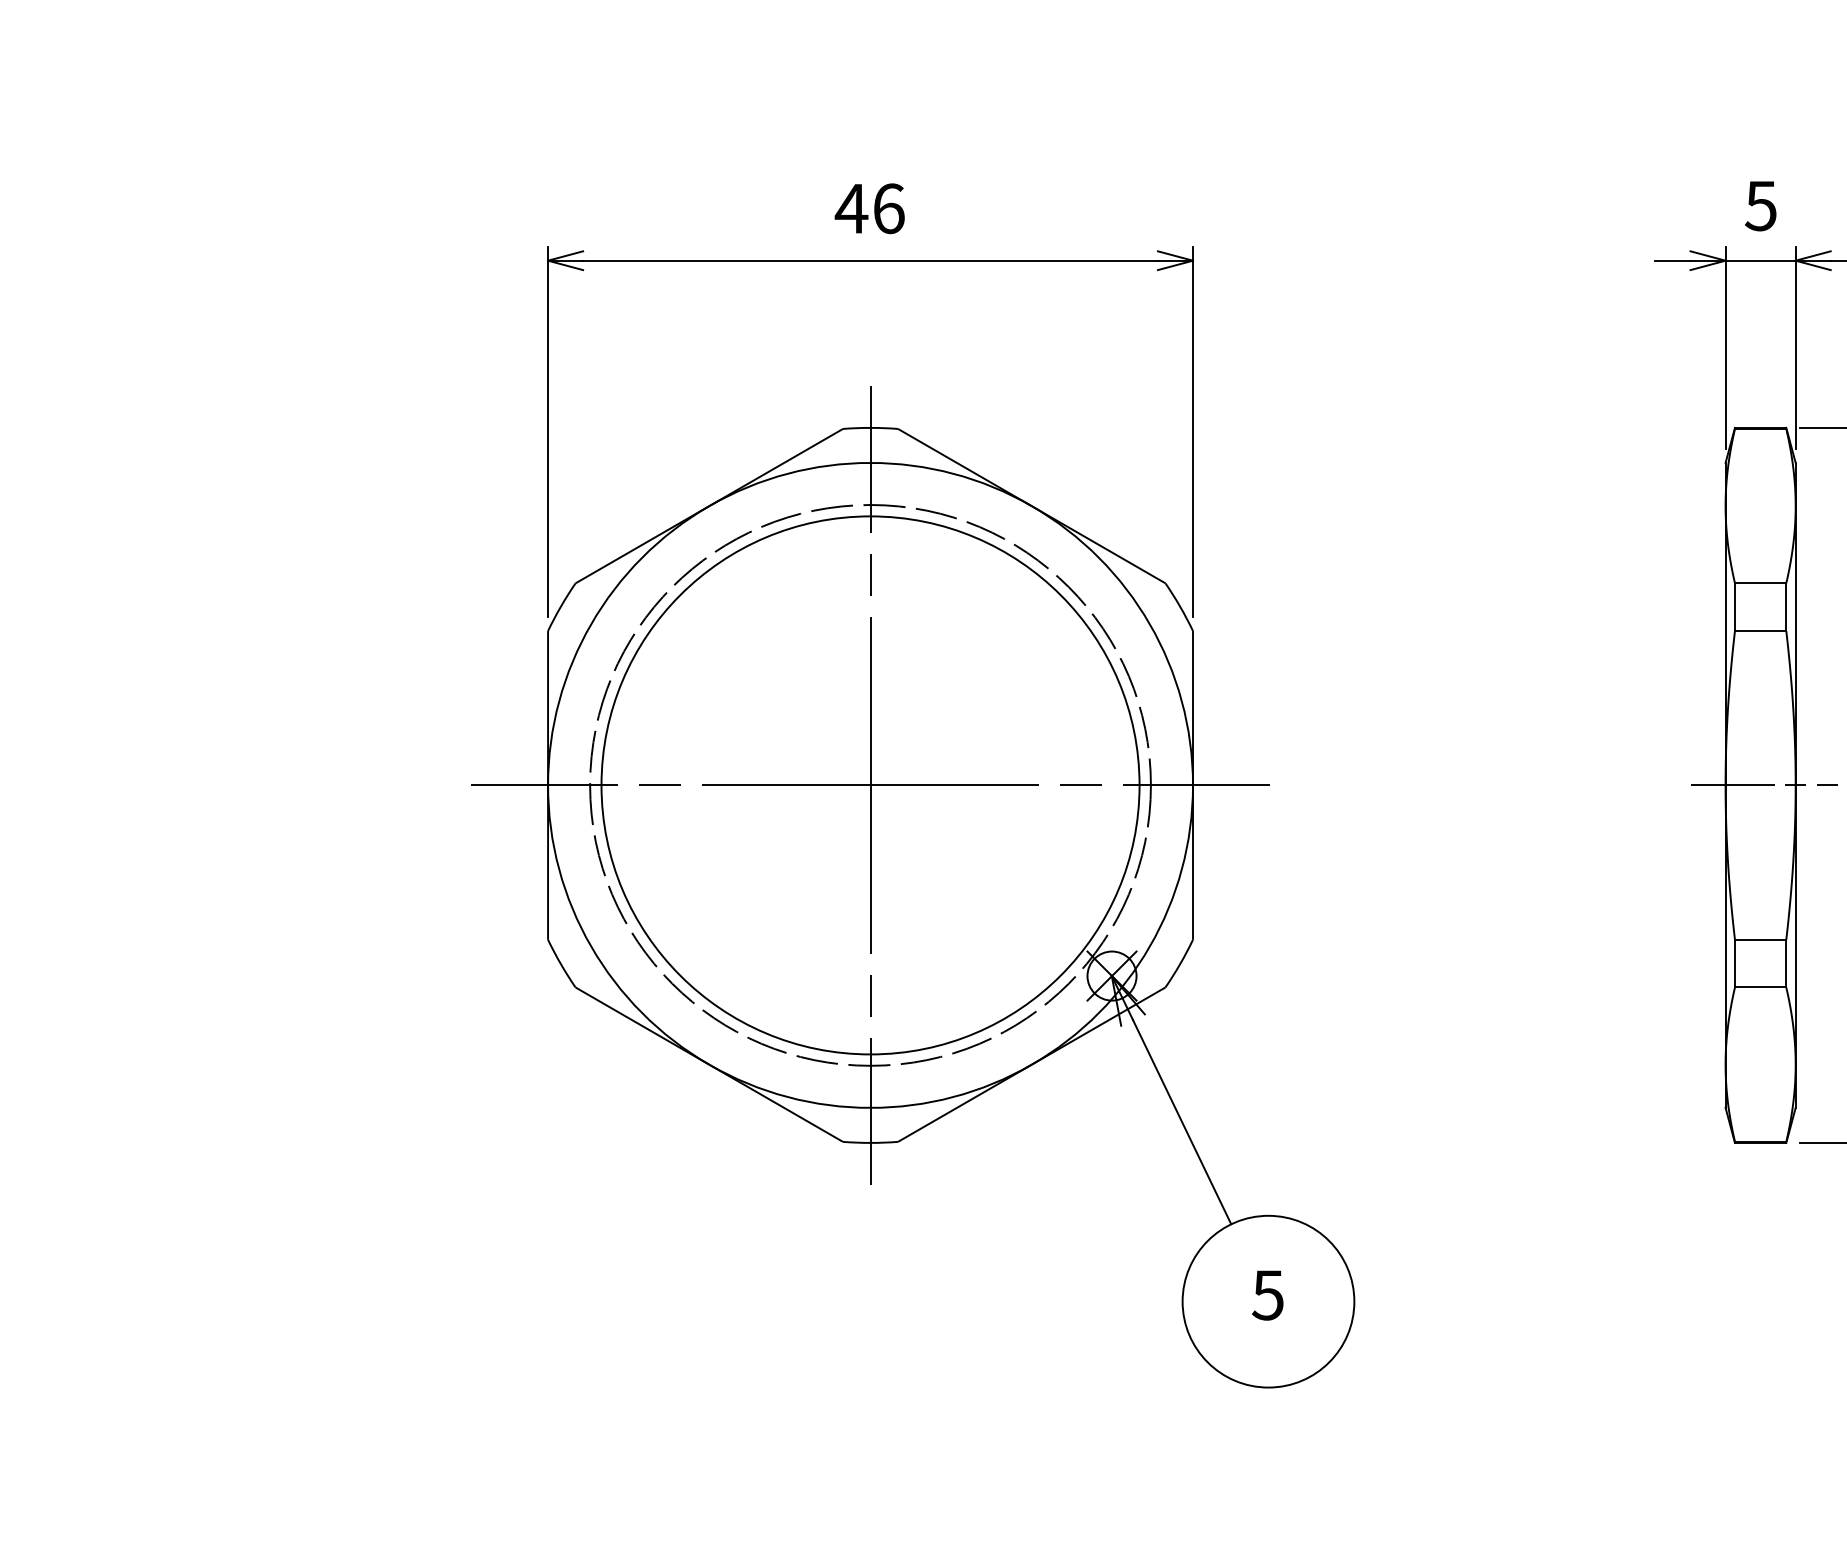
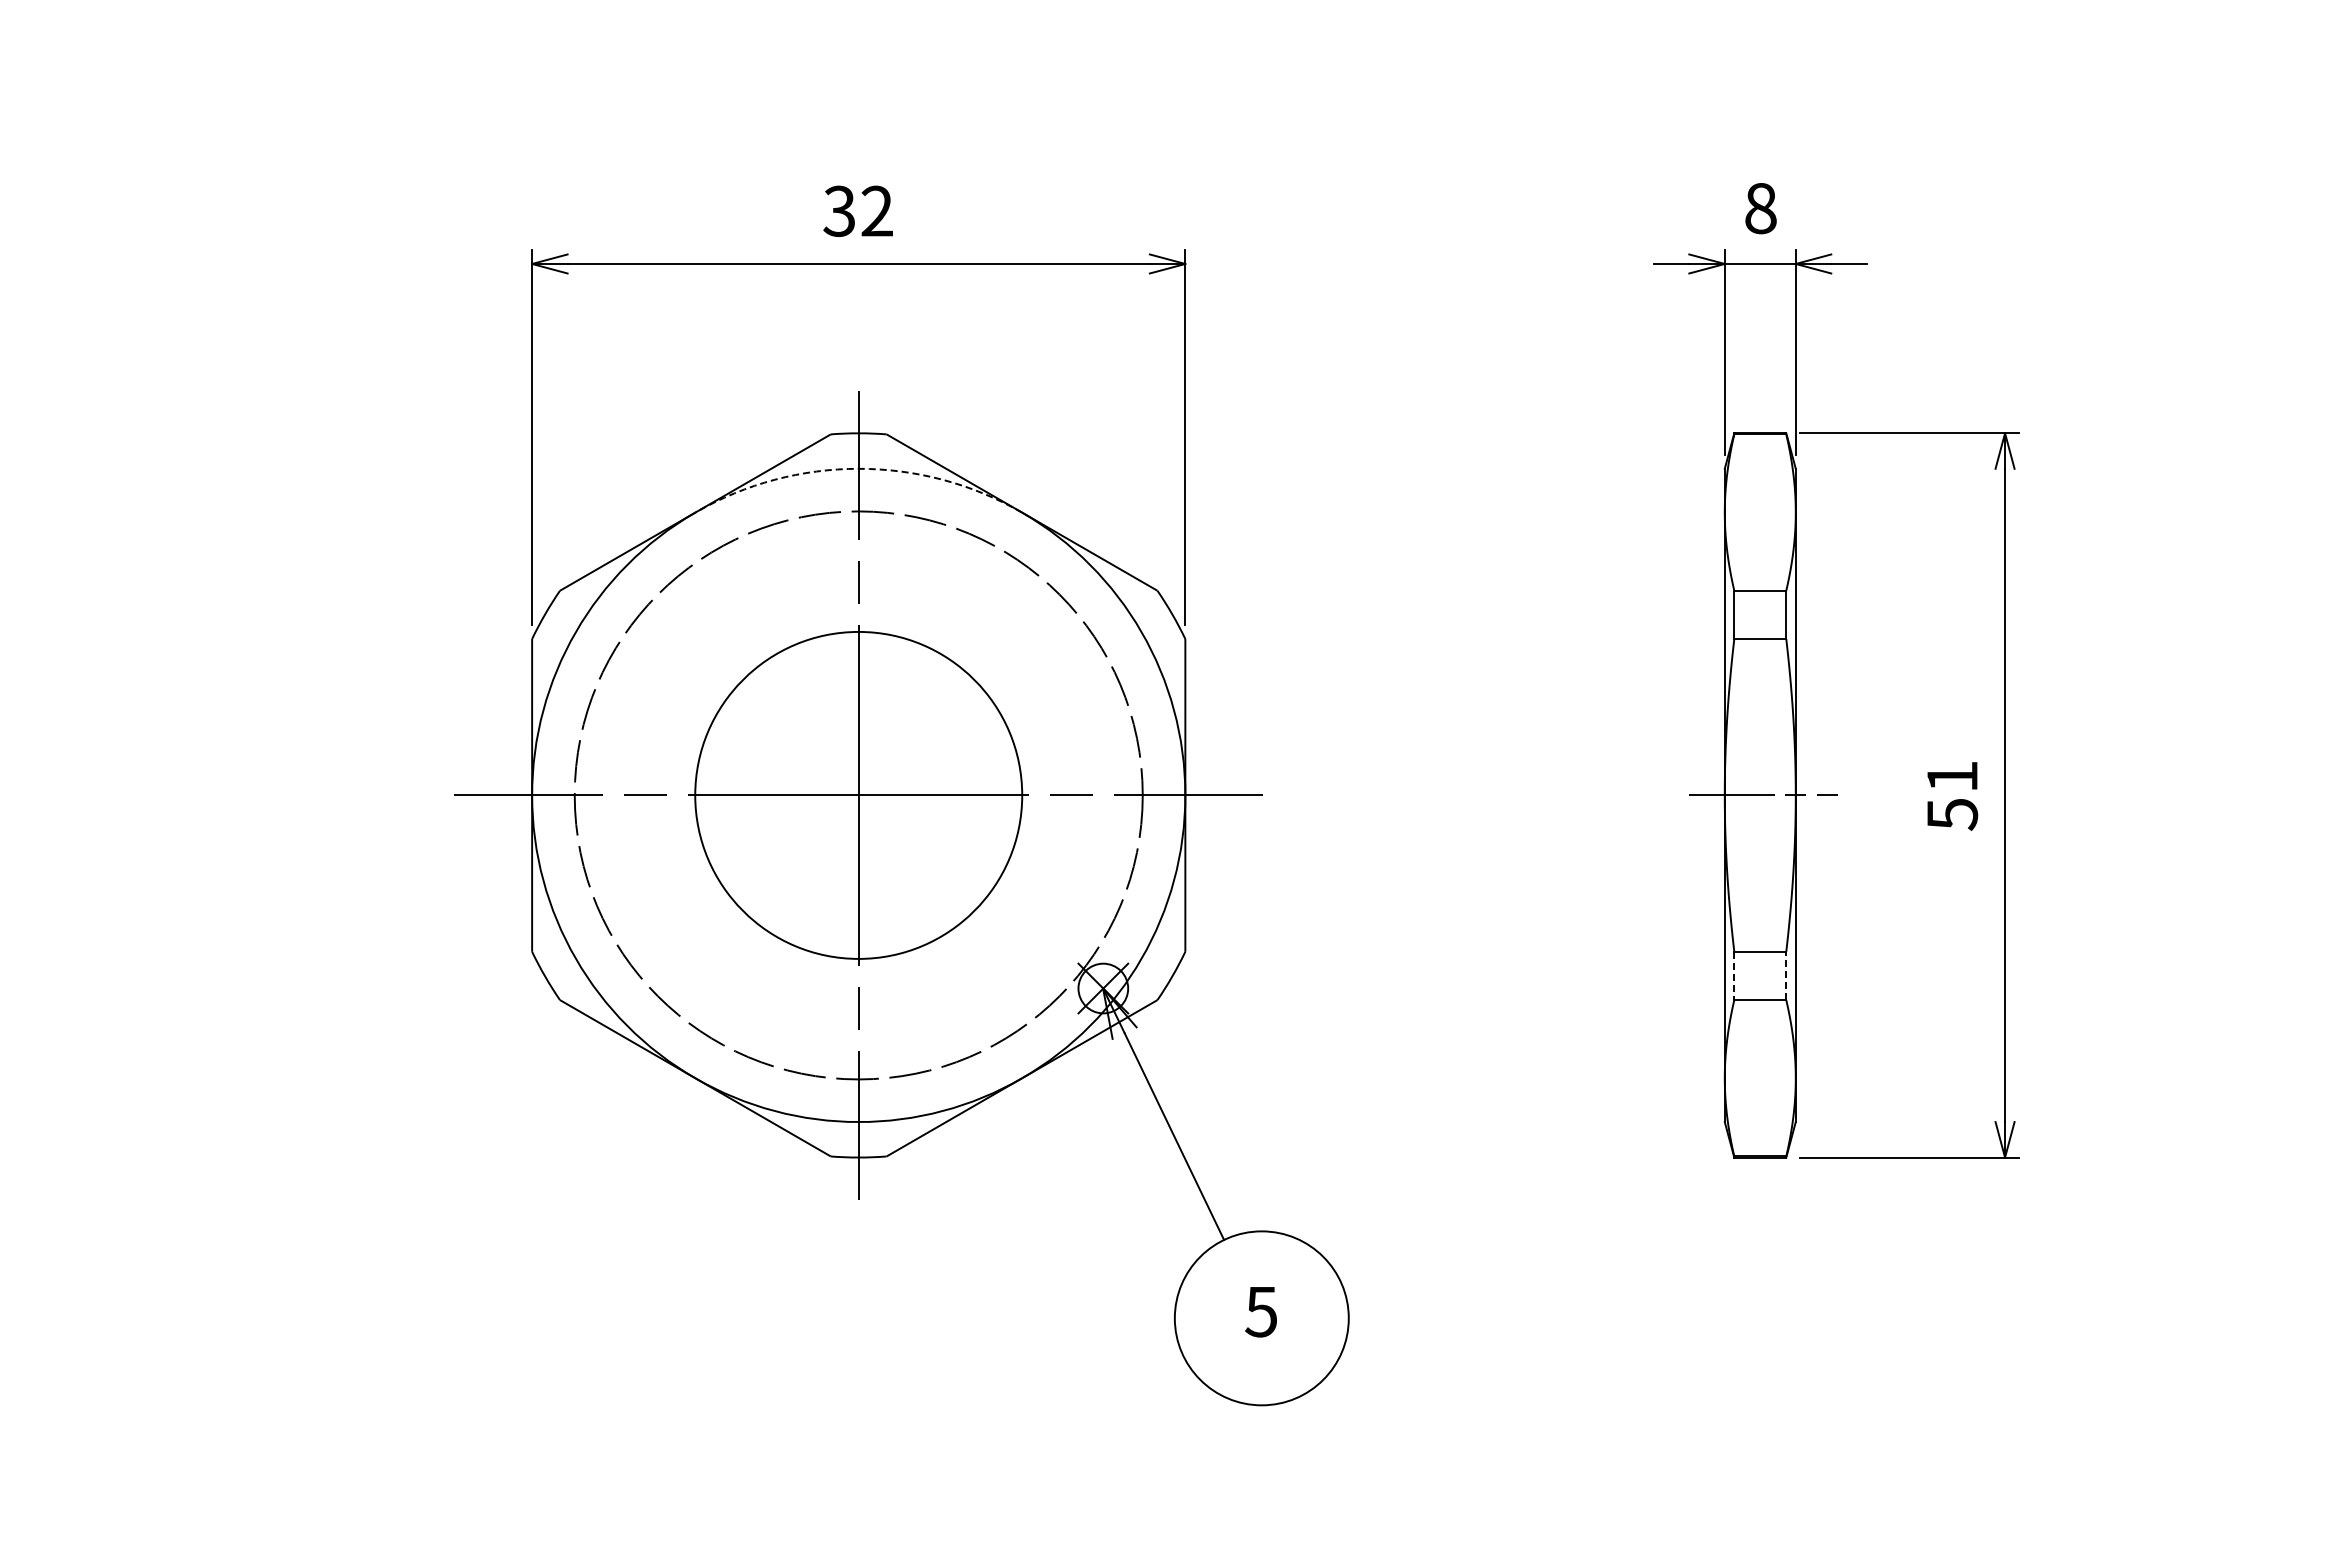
text: (1760, 205) -> (1760, 208), 5 -> 8
text: (869, 208) -> (857, 211), 46 -> 32
arc: (870, 462) -> (858, 468), solid -> dashed
circle: (870, 784) -> (858, 794), size x0.6
line: (1786, 963) -> (1786, 975), solid -> dashed
line: (1735, 964) -> (1734, 976), solid -> dashed

